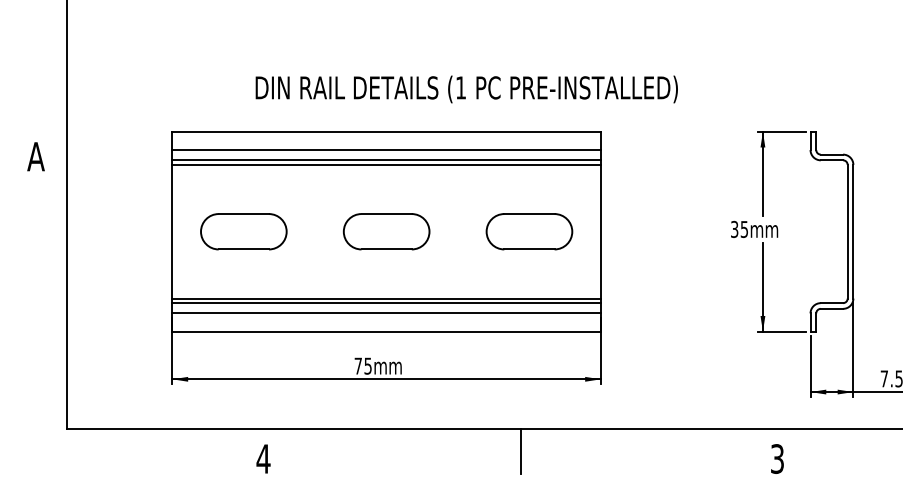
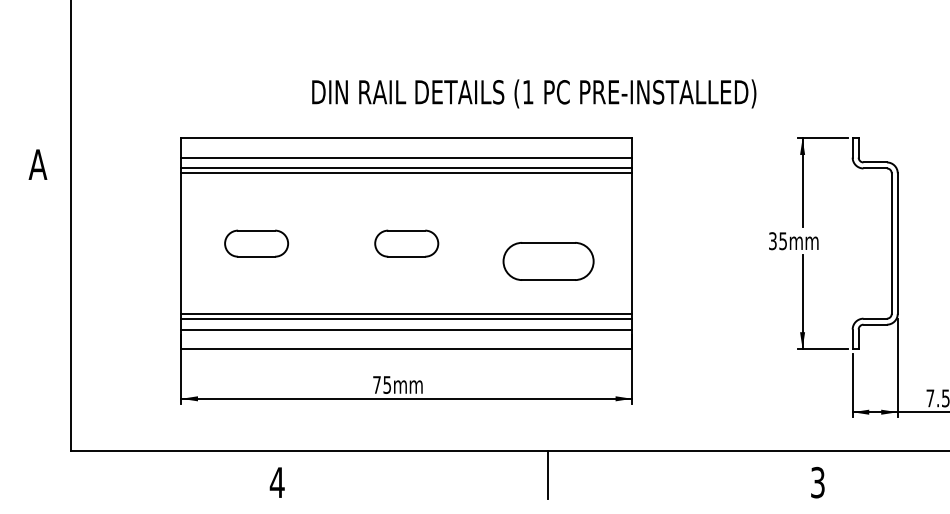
text: (466, 89) -> (533, 93), moved
part: (243, 231) -> (256, 243), size x0.7
part: (386, 231) -> (406, 243), size x0.7
part: (529, 231) -> (548, 261), moved

